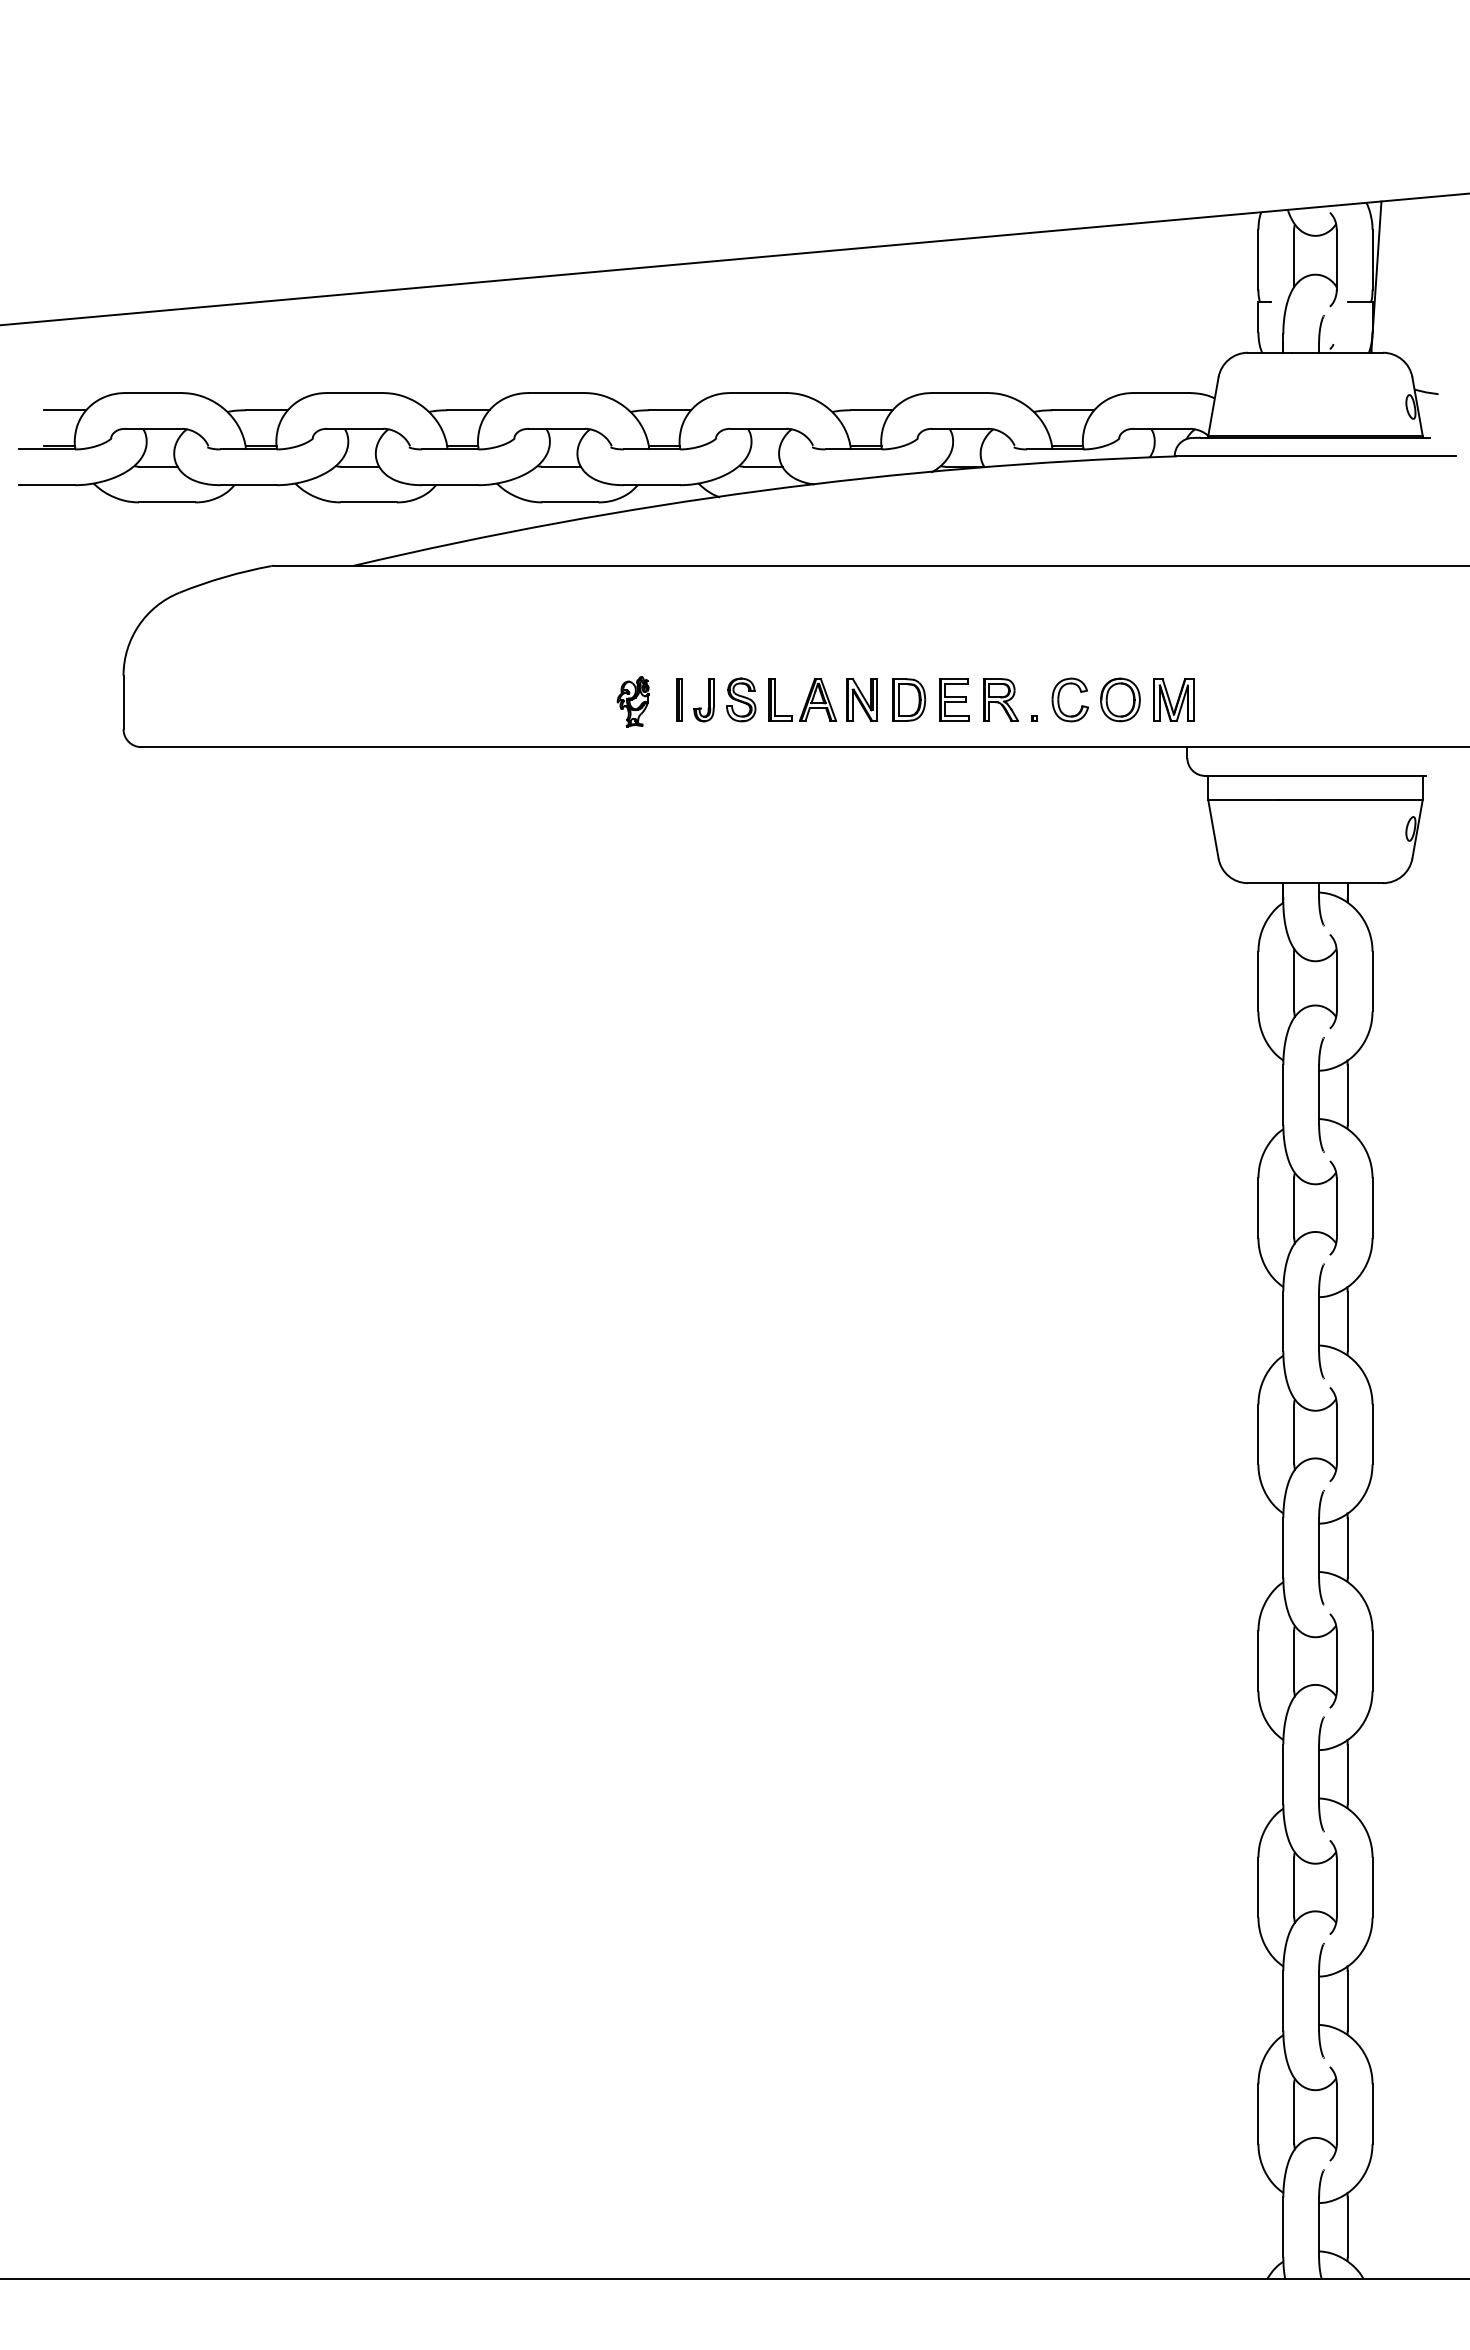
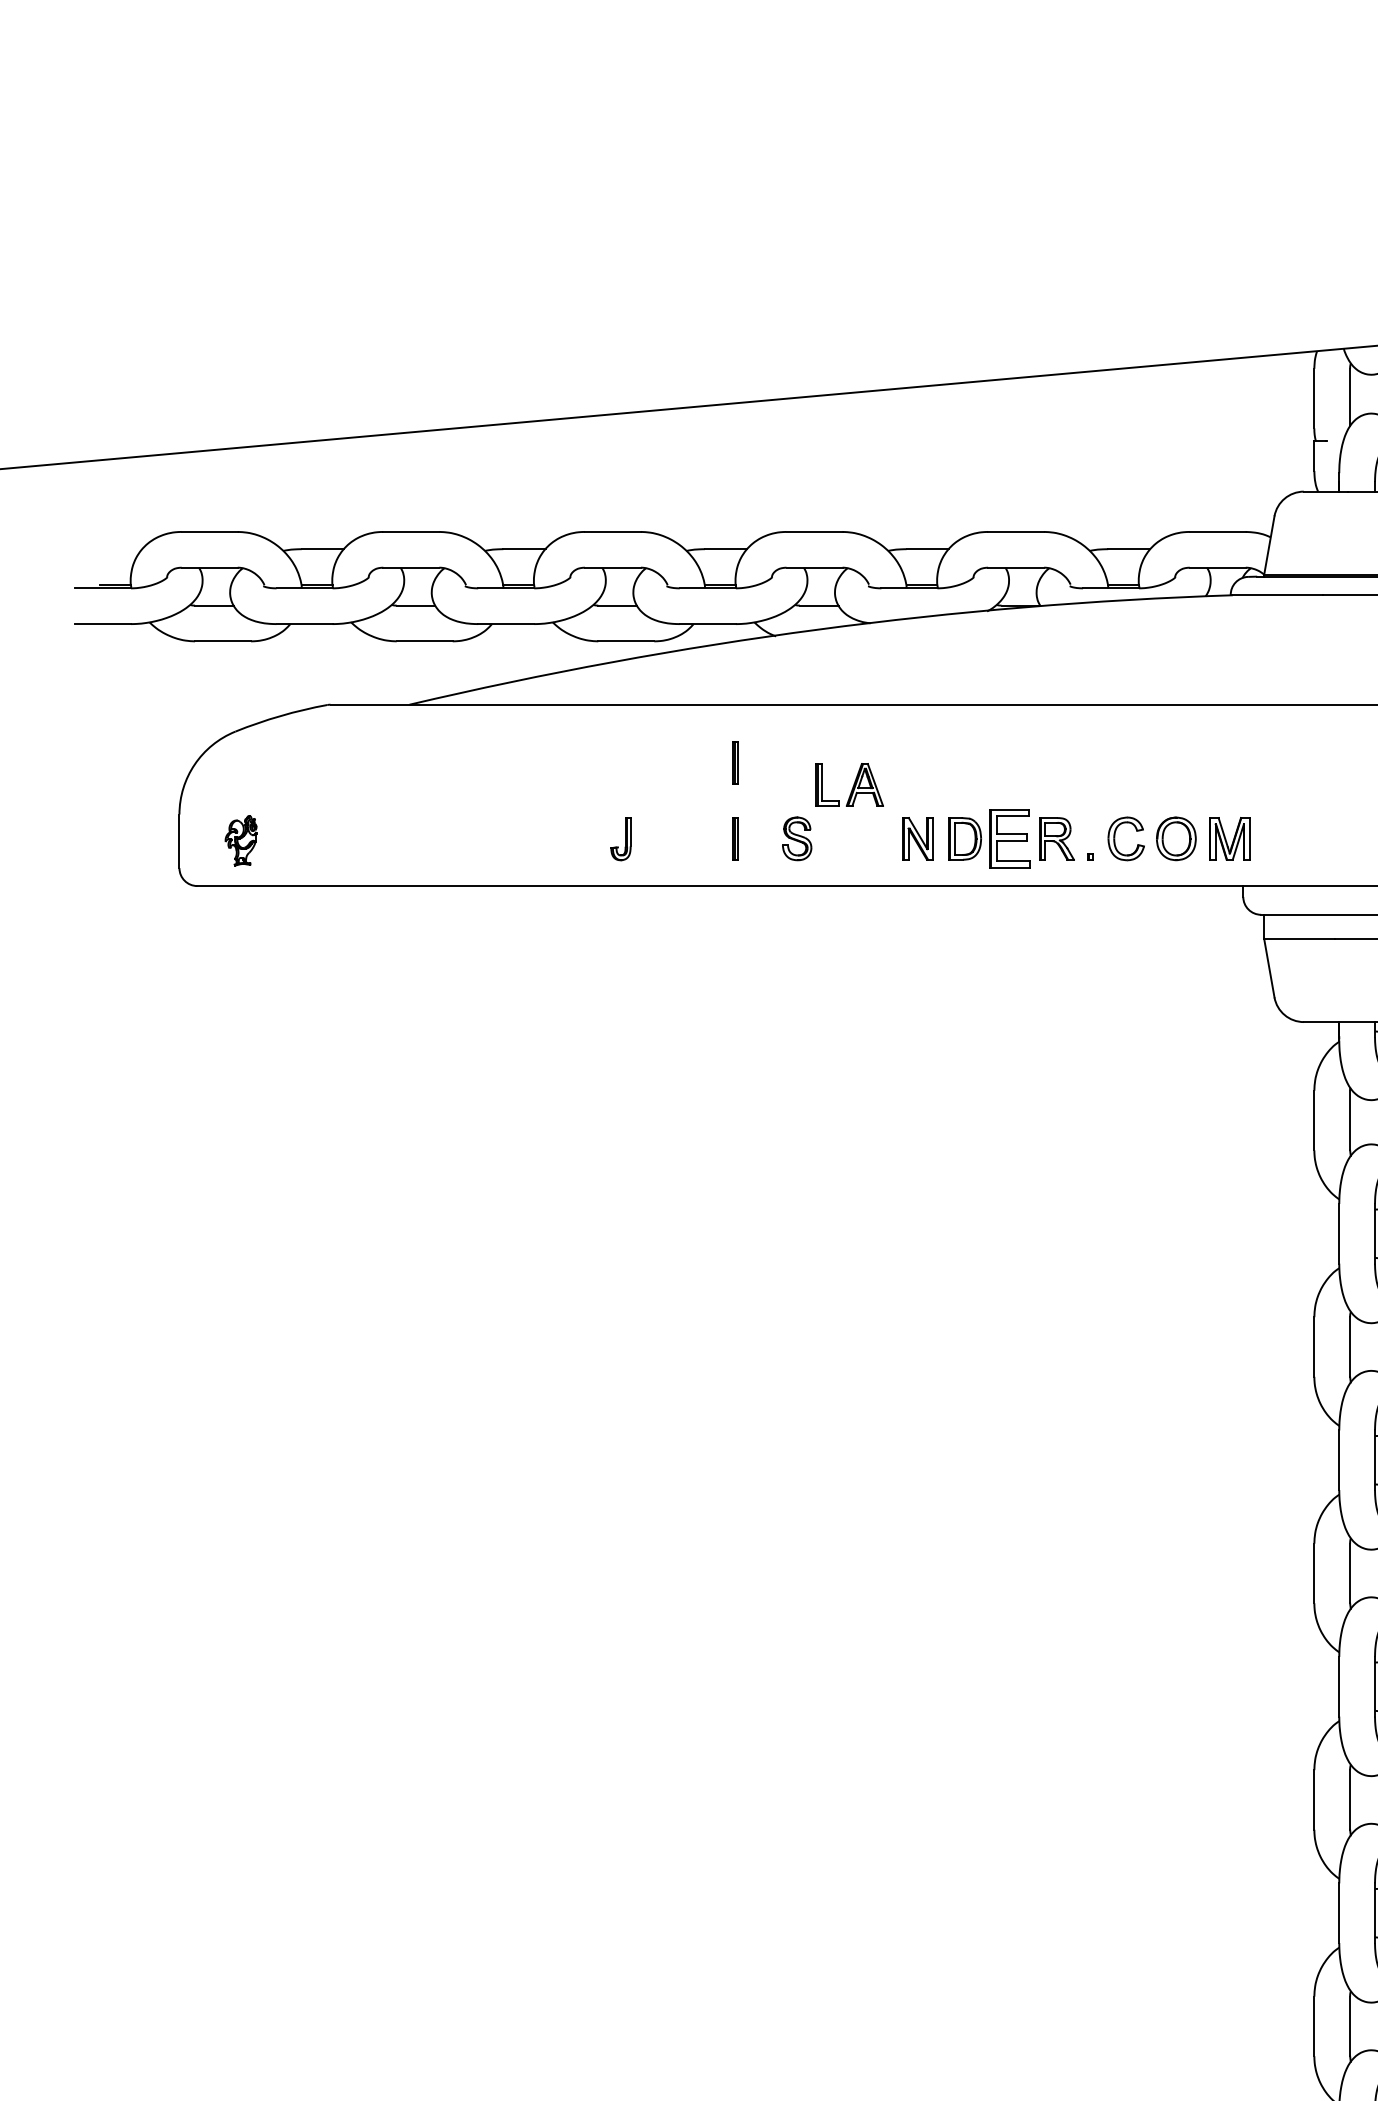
line: (65, 410) -> (121, 549), removed
part: (679, 623) -> (735, 762), added
part: (802, 699) -> (849, 784), moved
part: (954, 699) -> (1010, 838), size x1.4
part: (703, 700) -> (620, 839), moved
part: (632, 701) -> (240, 840), moved

